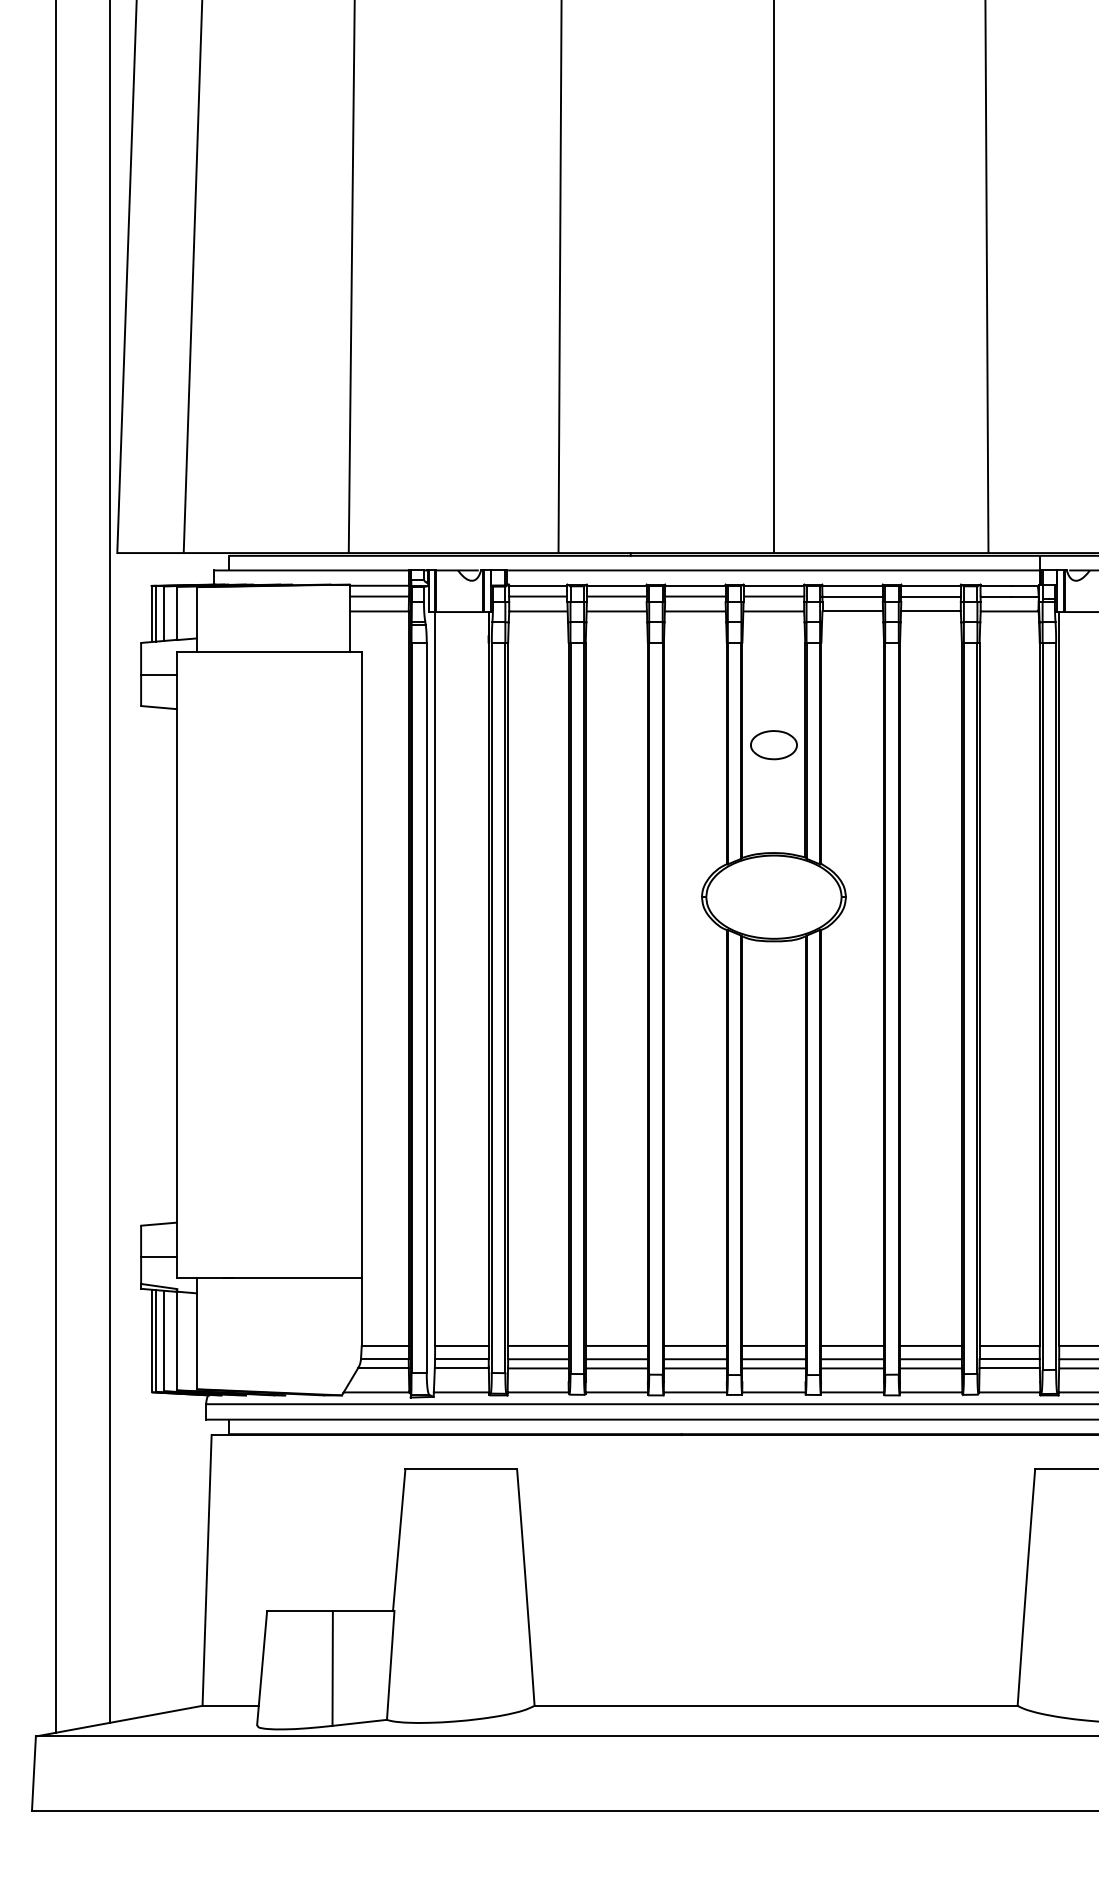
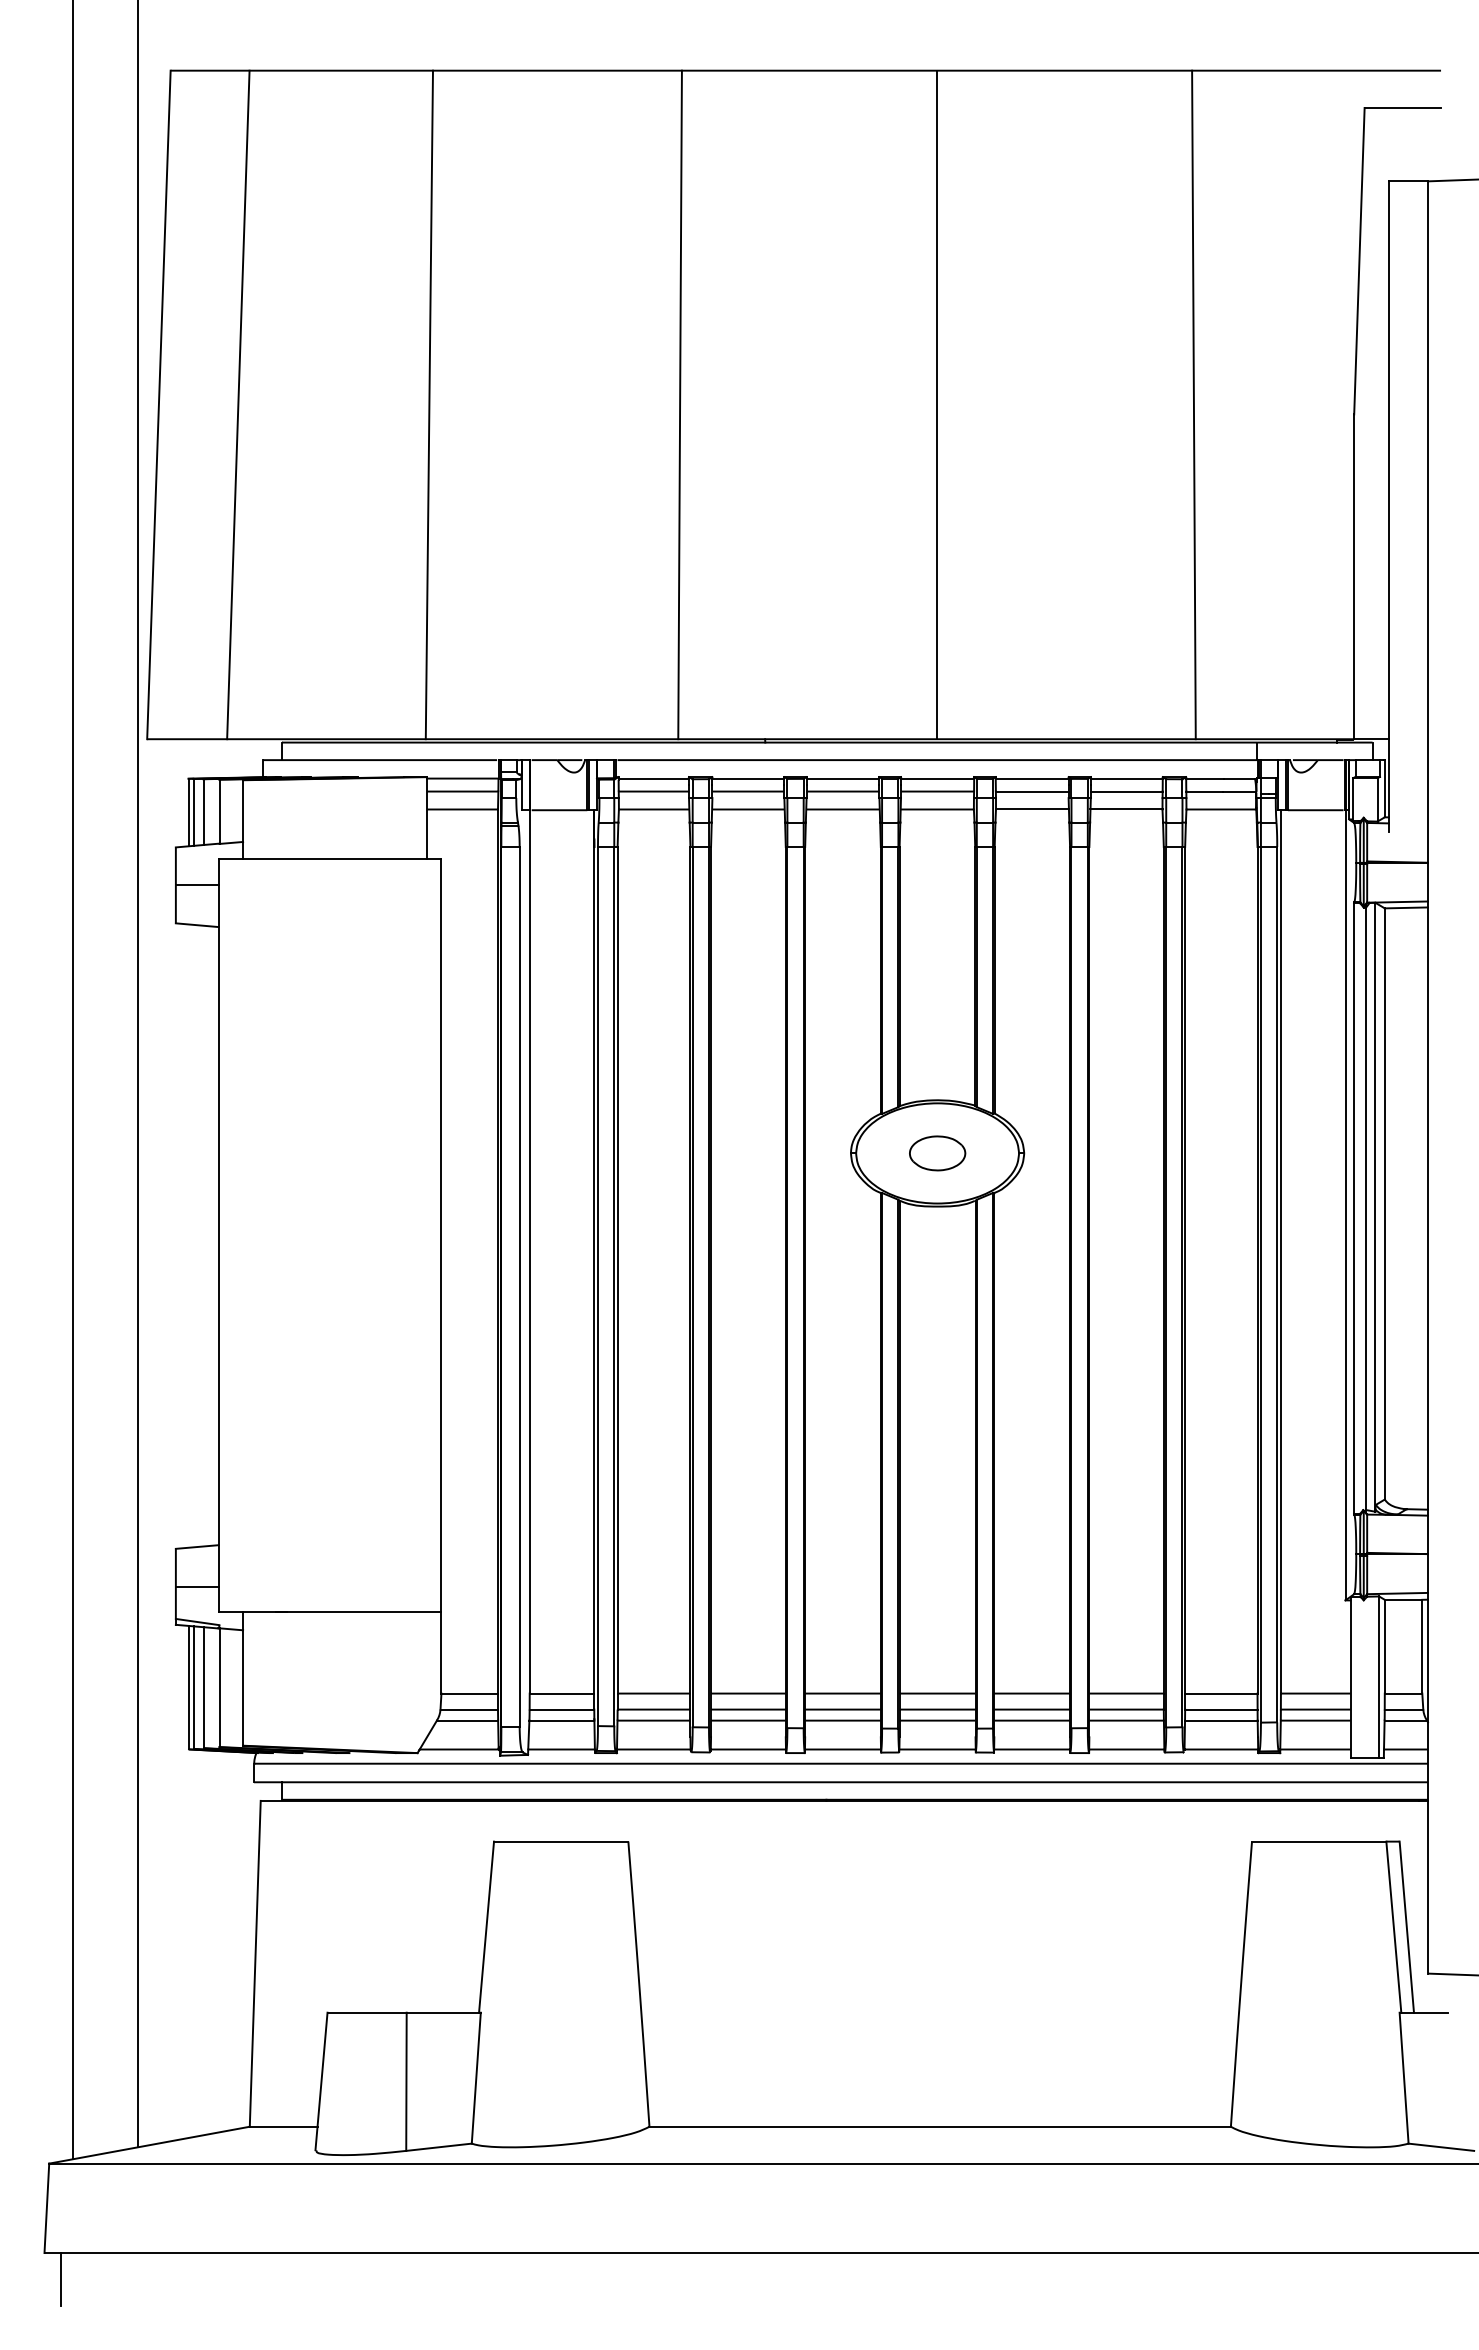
part: (773, 745) -> (937, 1153), moved
line: (45, 1832) -> (60, 2279), added

